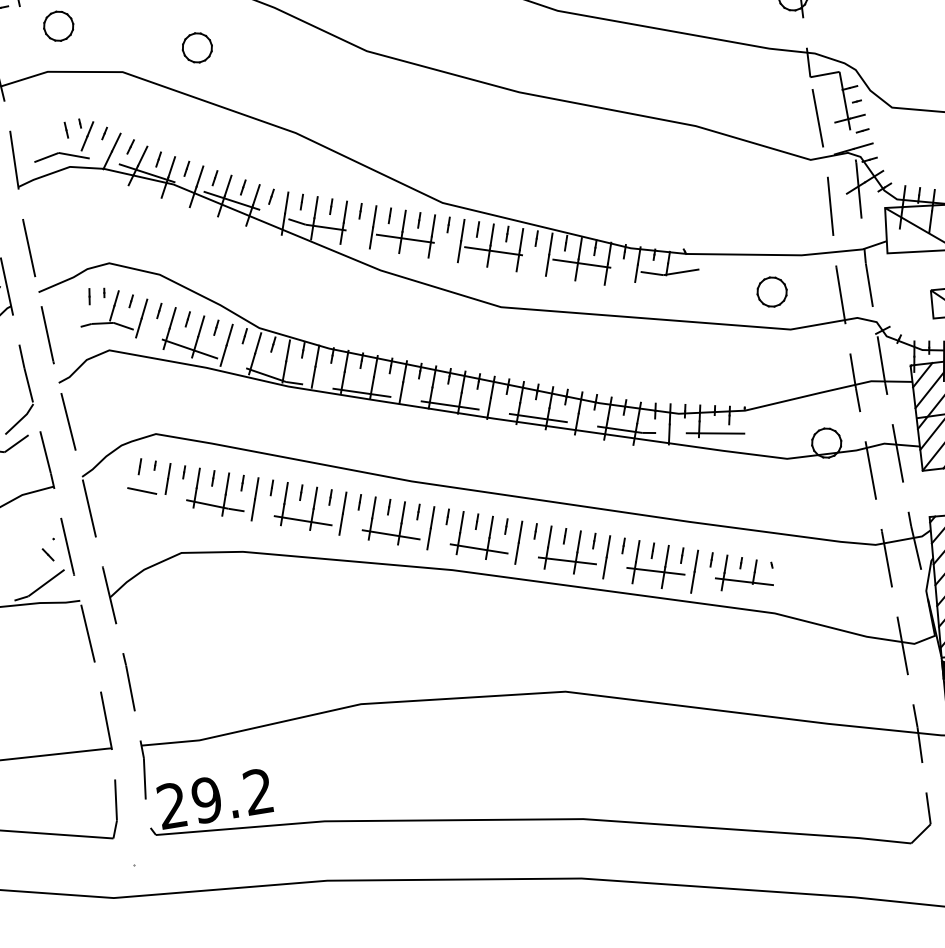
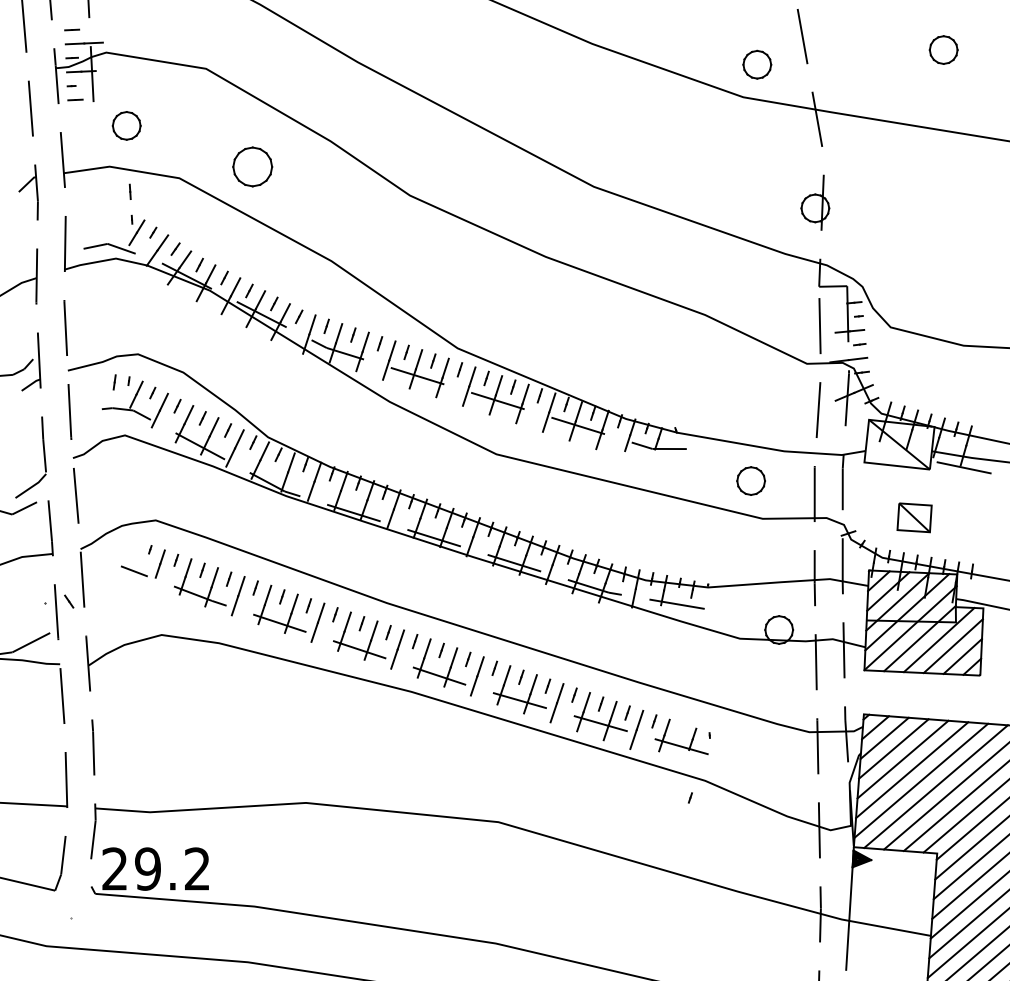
part: (197, 47) -> (252, 166), size x1.4
line: (65, 129) -> (129, 191), moved
line: (139, 466) -> (135, 548), removed
line: (48, 554) -> (69, 601), moved
part: (741, 562) -> (690, 797), moved

